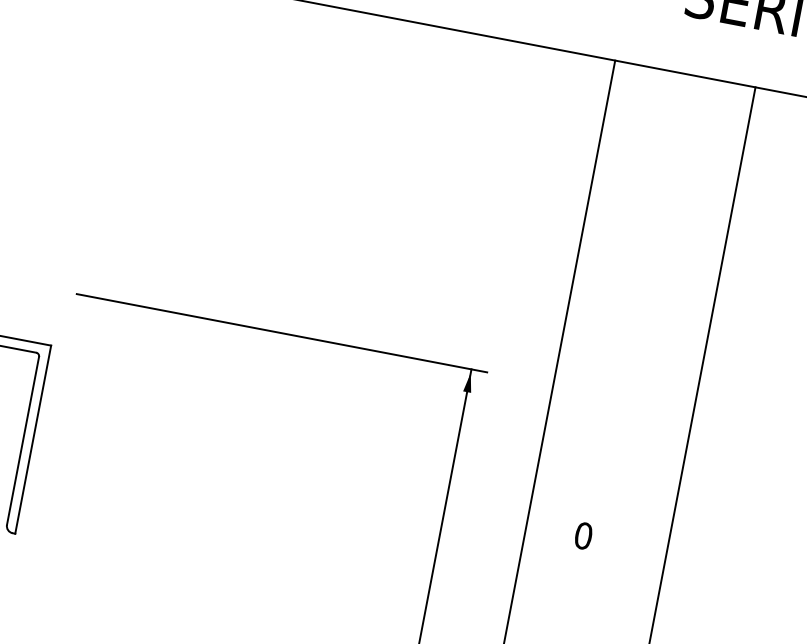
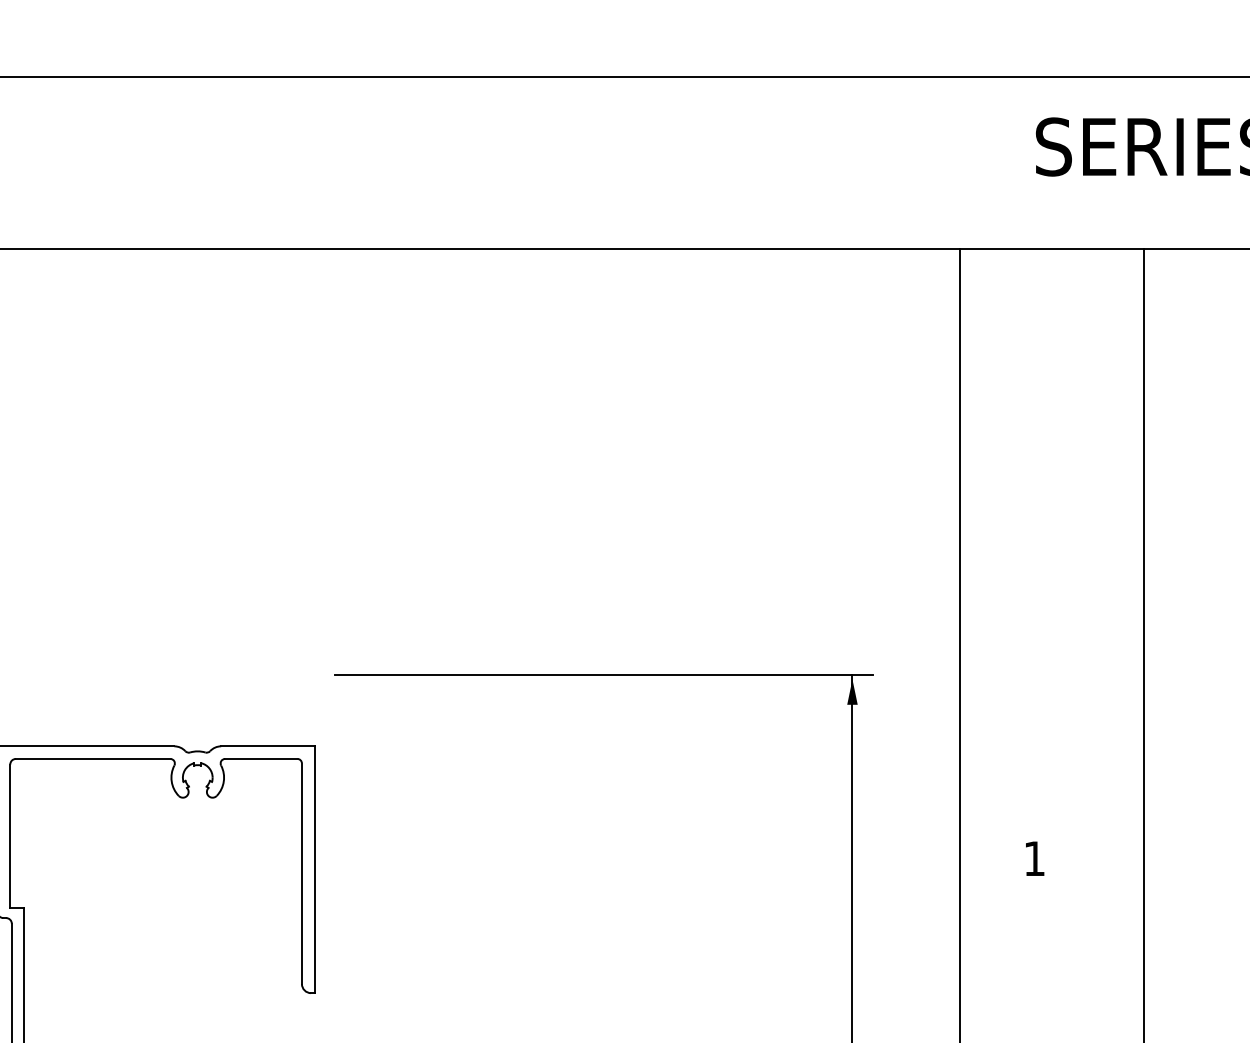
text: (583, 535) -> (1034, 858), 0 -> 1

